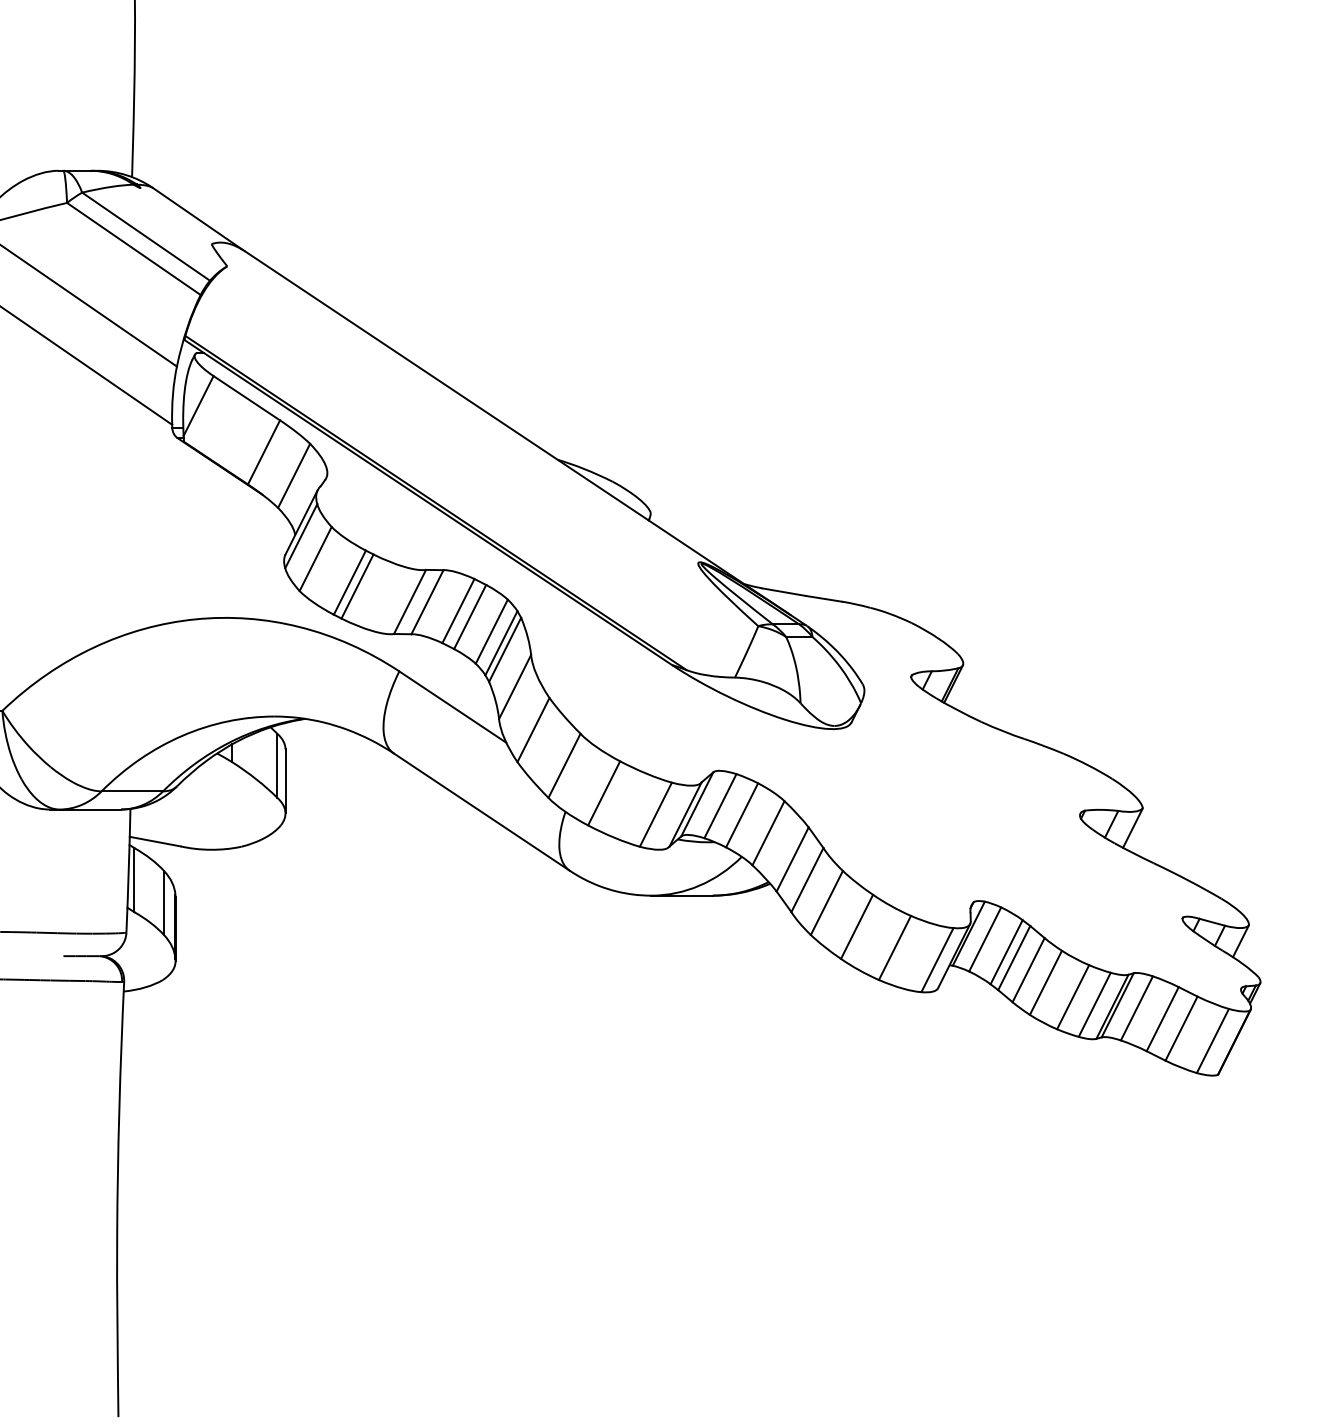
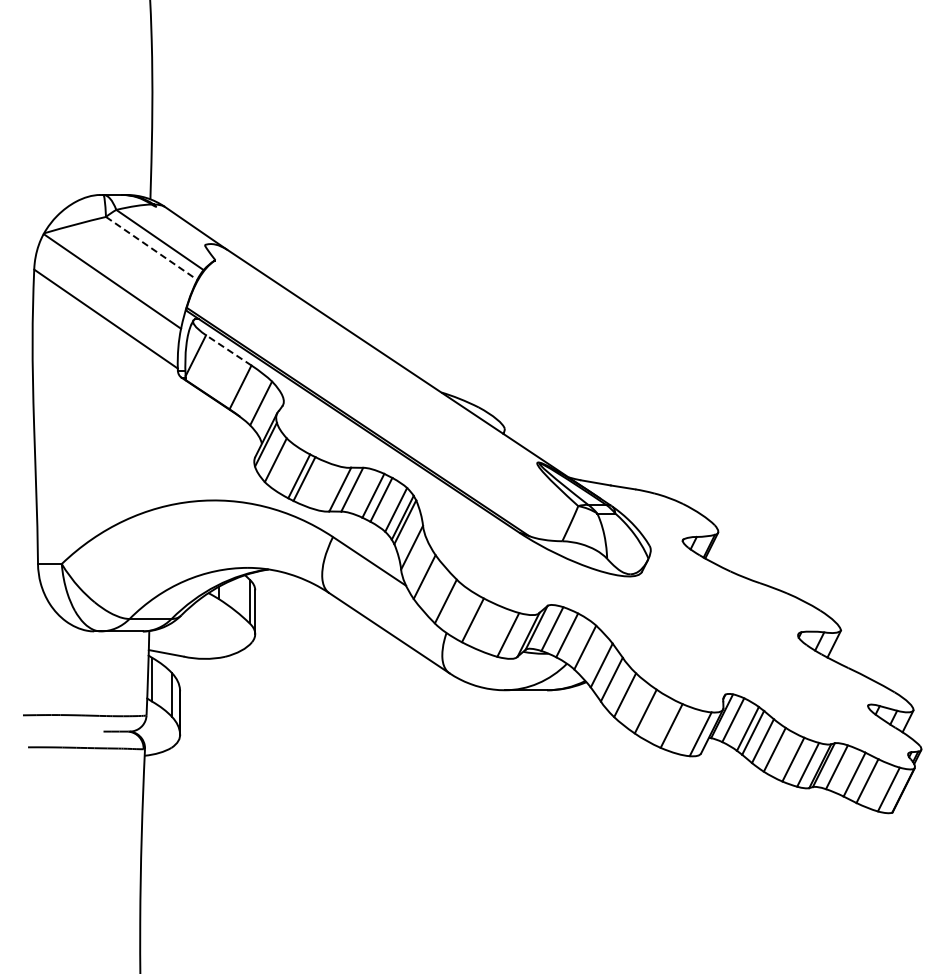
line: (135, 249) -> (152, 248), solid -> dashed
line: (246, 398) -> (228, 350), solid -> dashed

